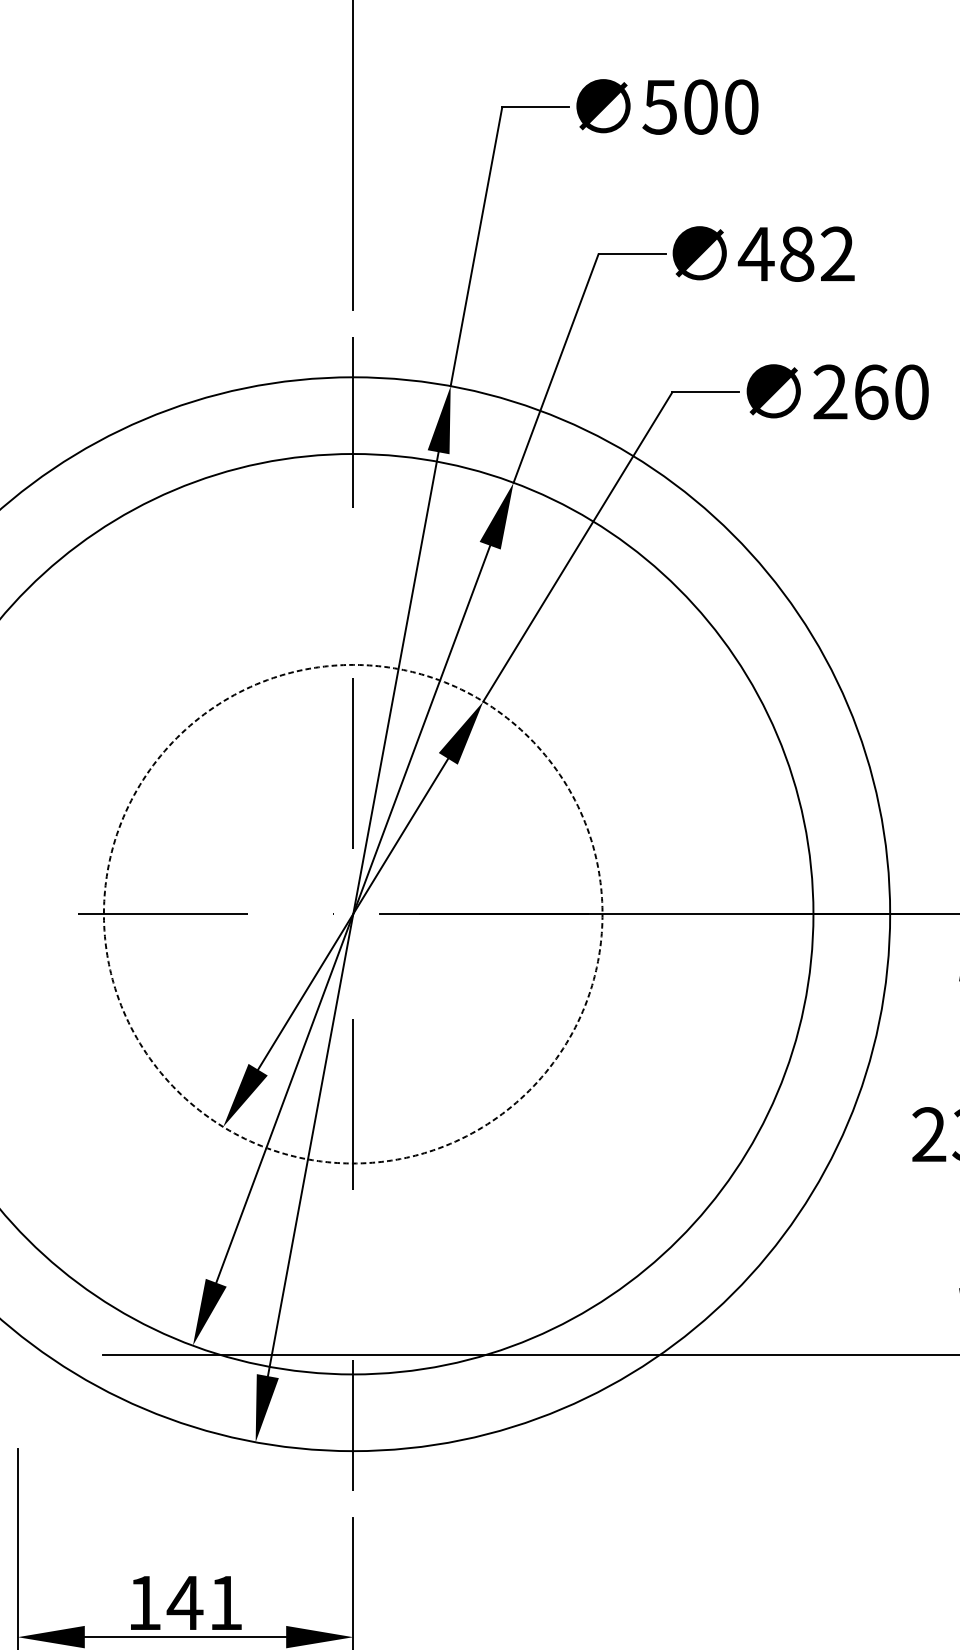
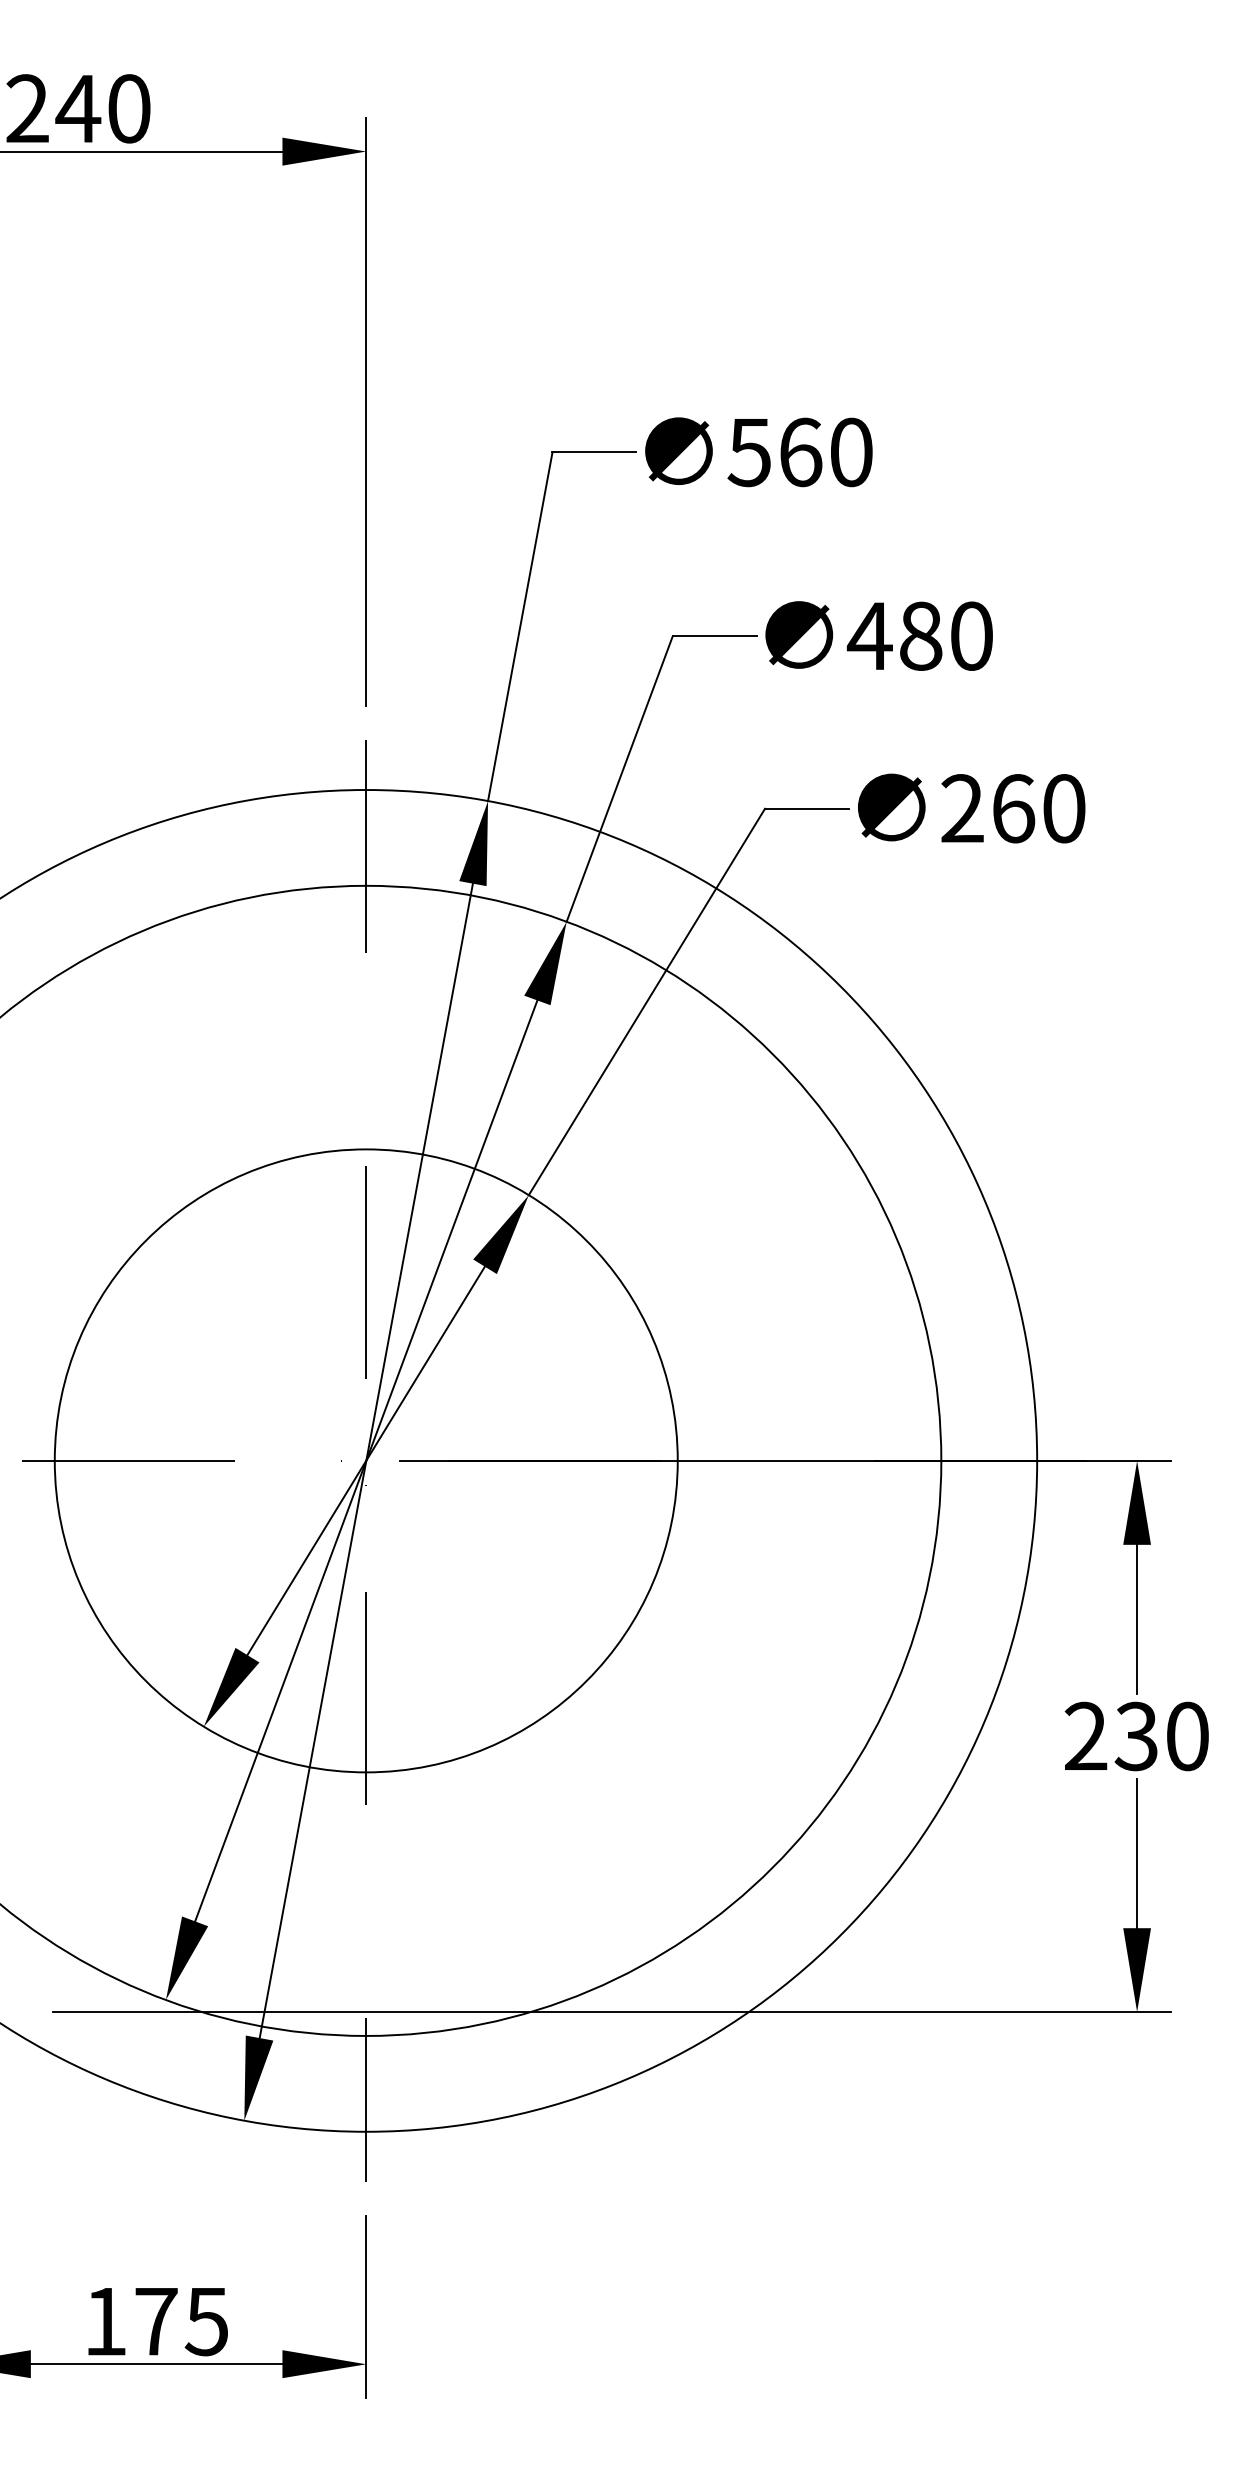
text: (701, 107) -> (801, 452), 500 -> 560
text: (837, 253) -> (971, 635), 482 -> 480
circle: (352, 913) -> (365, 1460), dashed -> solid
text: (204, 1603) -> (180, 2322), 141 -> 175

